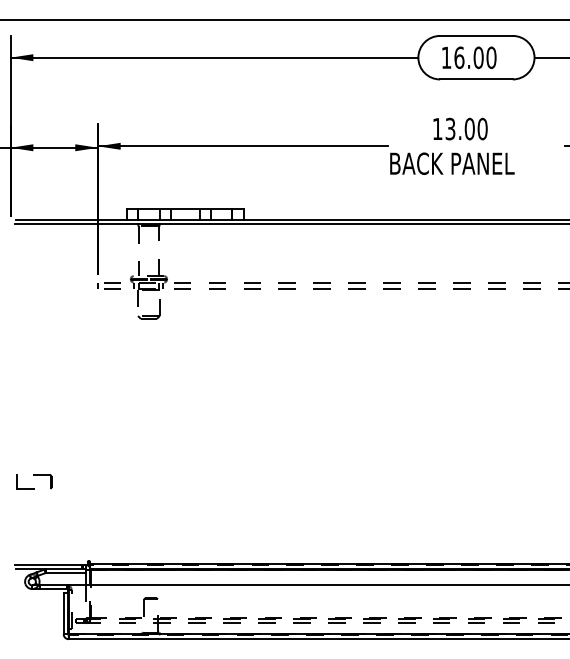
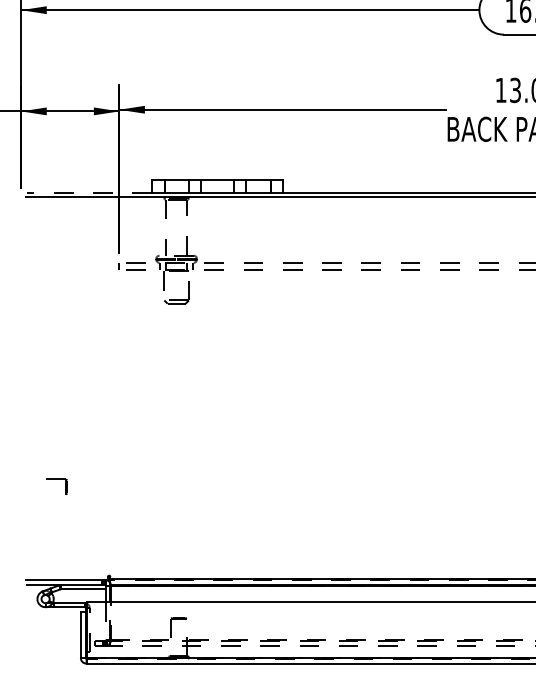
line: (71, 219) -> (89, 192), solid -> dashed
part: (25, 488) -> (37, 494), removed

